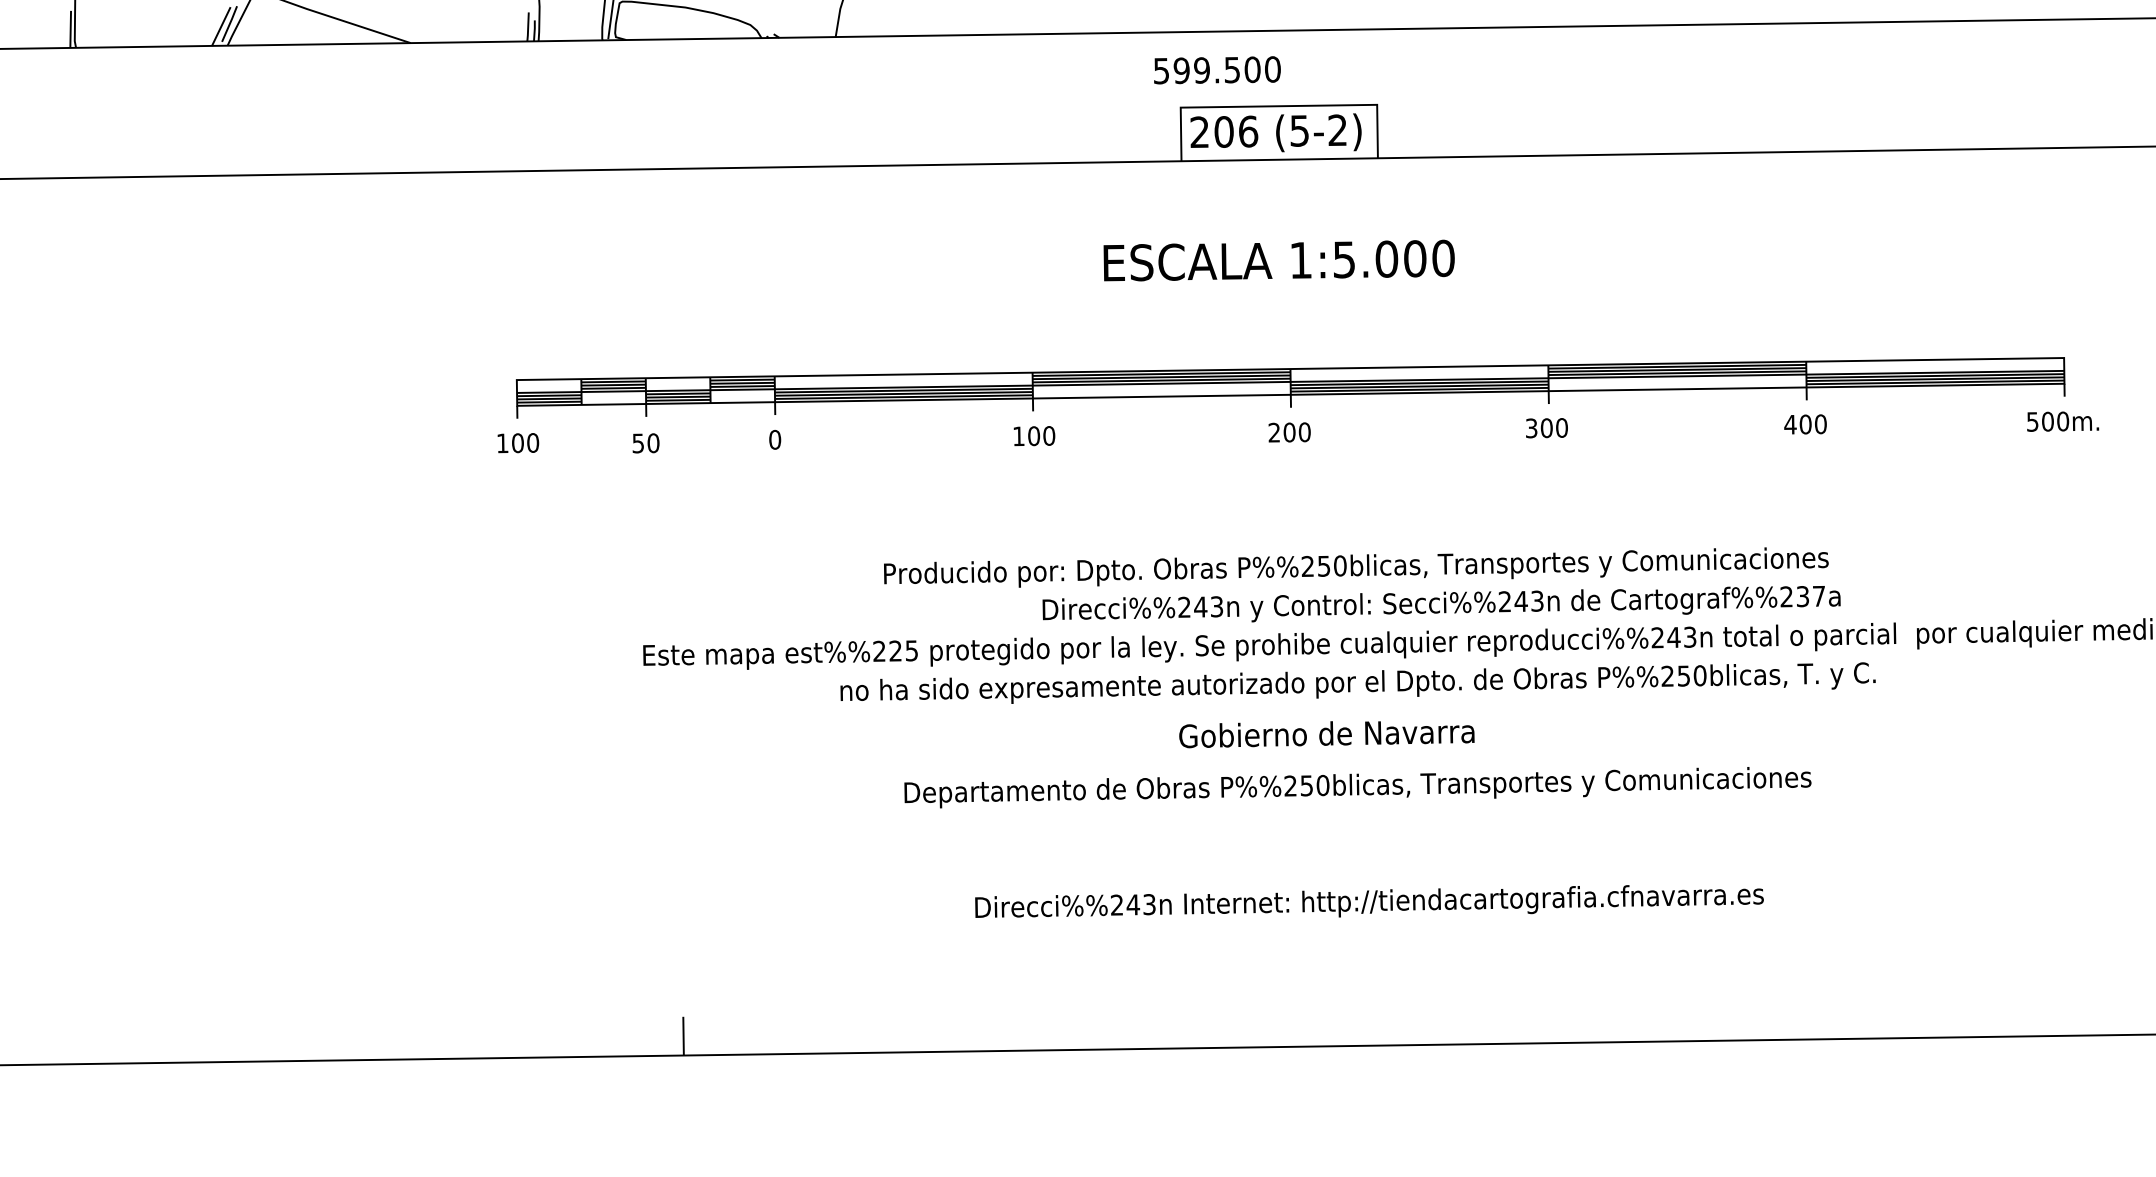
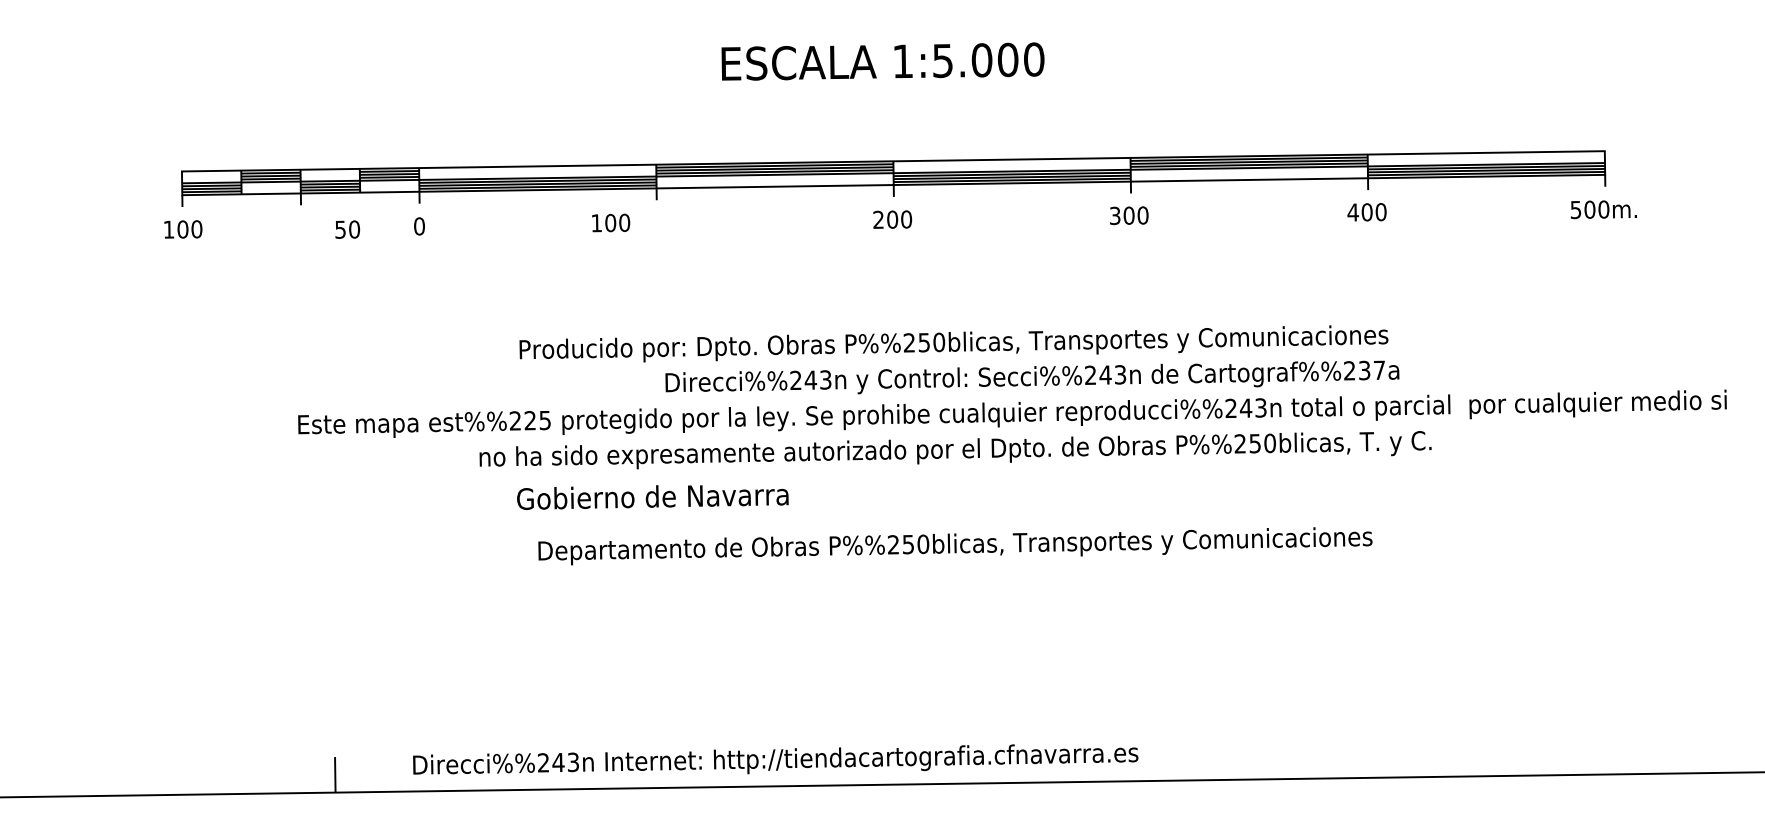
text: (1034, 436) -> (611, 223), moved
text: (645, 443) -> (347, 229), moved
text: (1326, 734) -> (652, 497), moved
text: (1369, 901) -> (775, 759), moved

